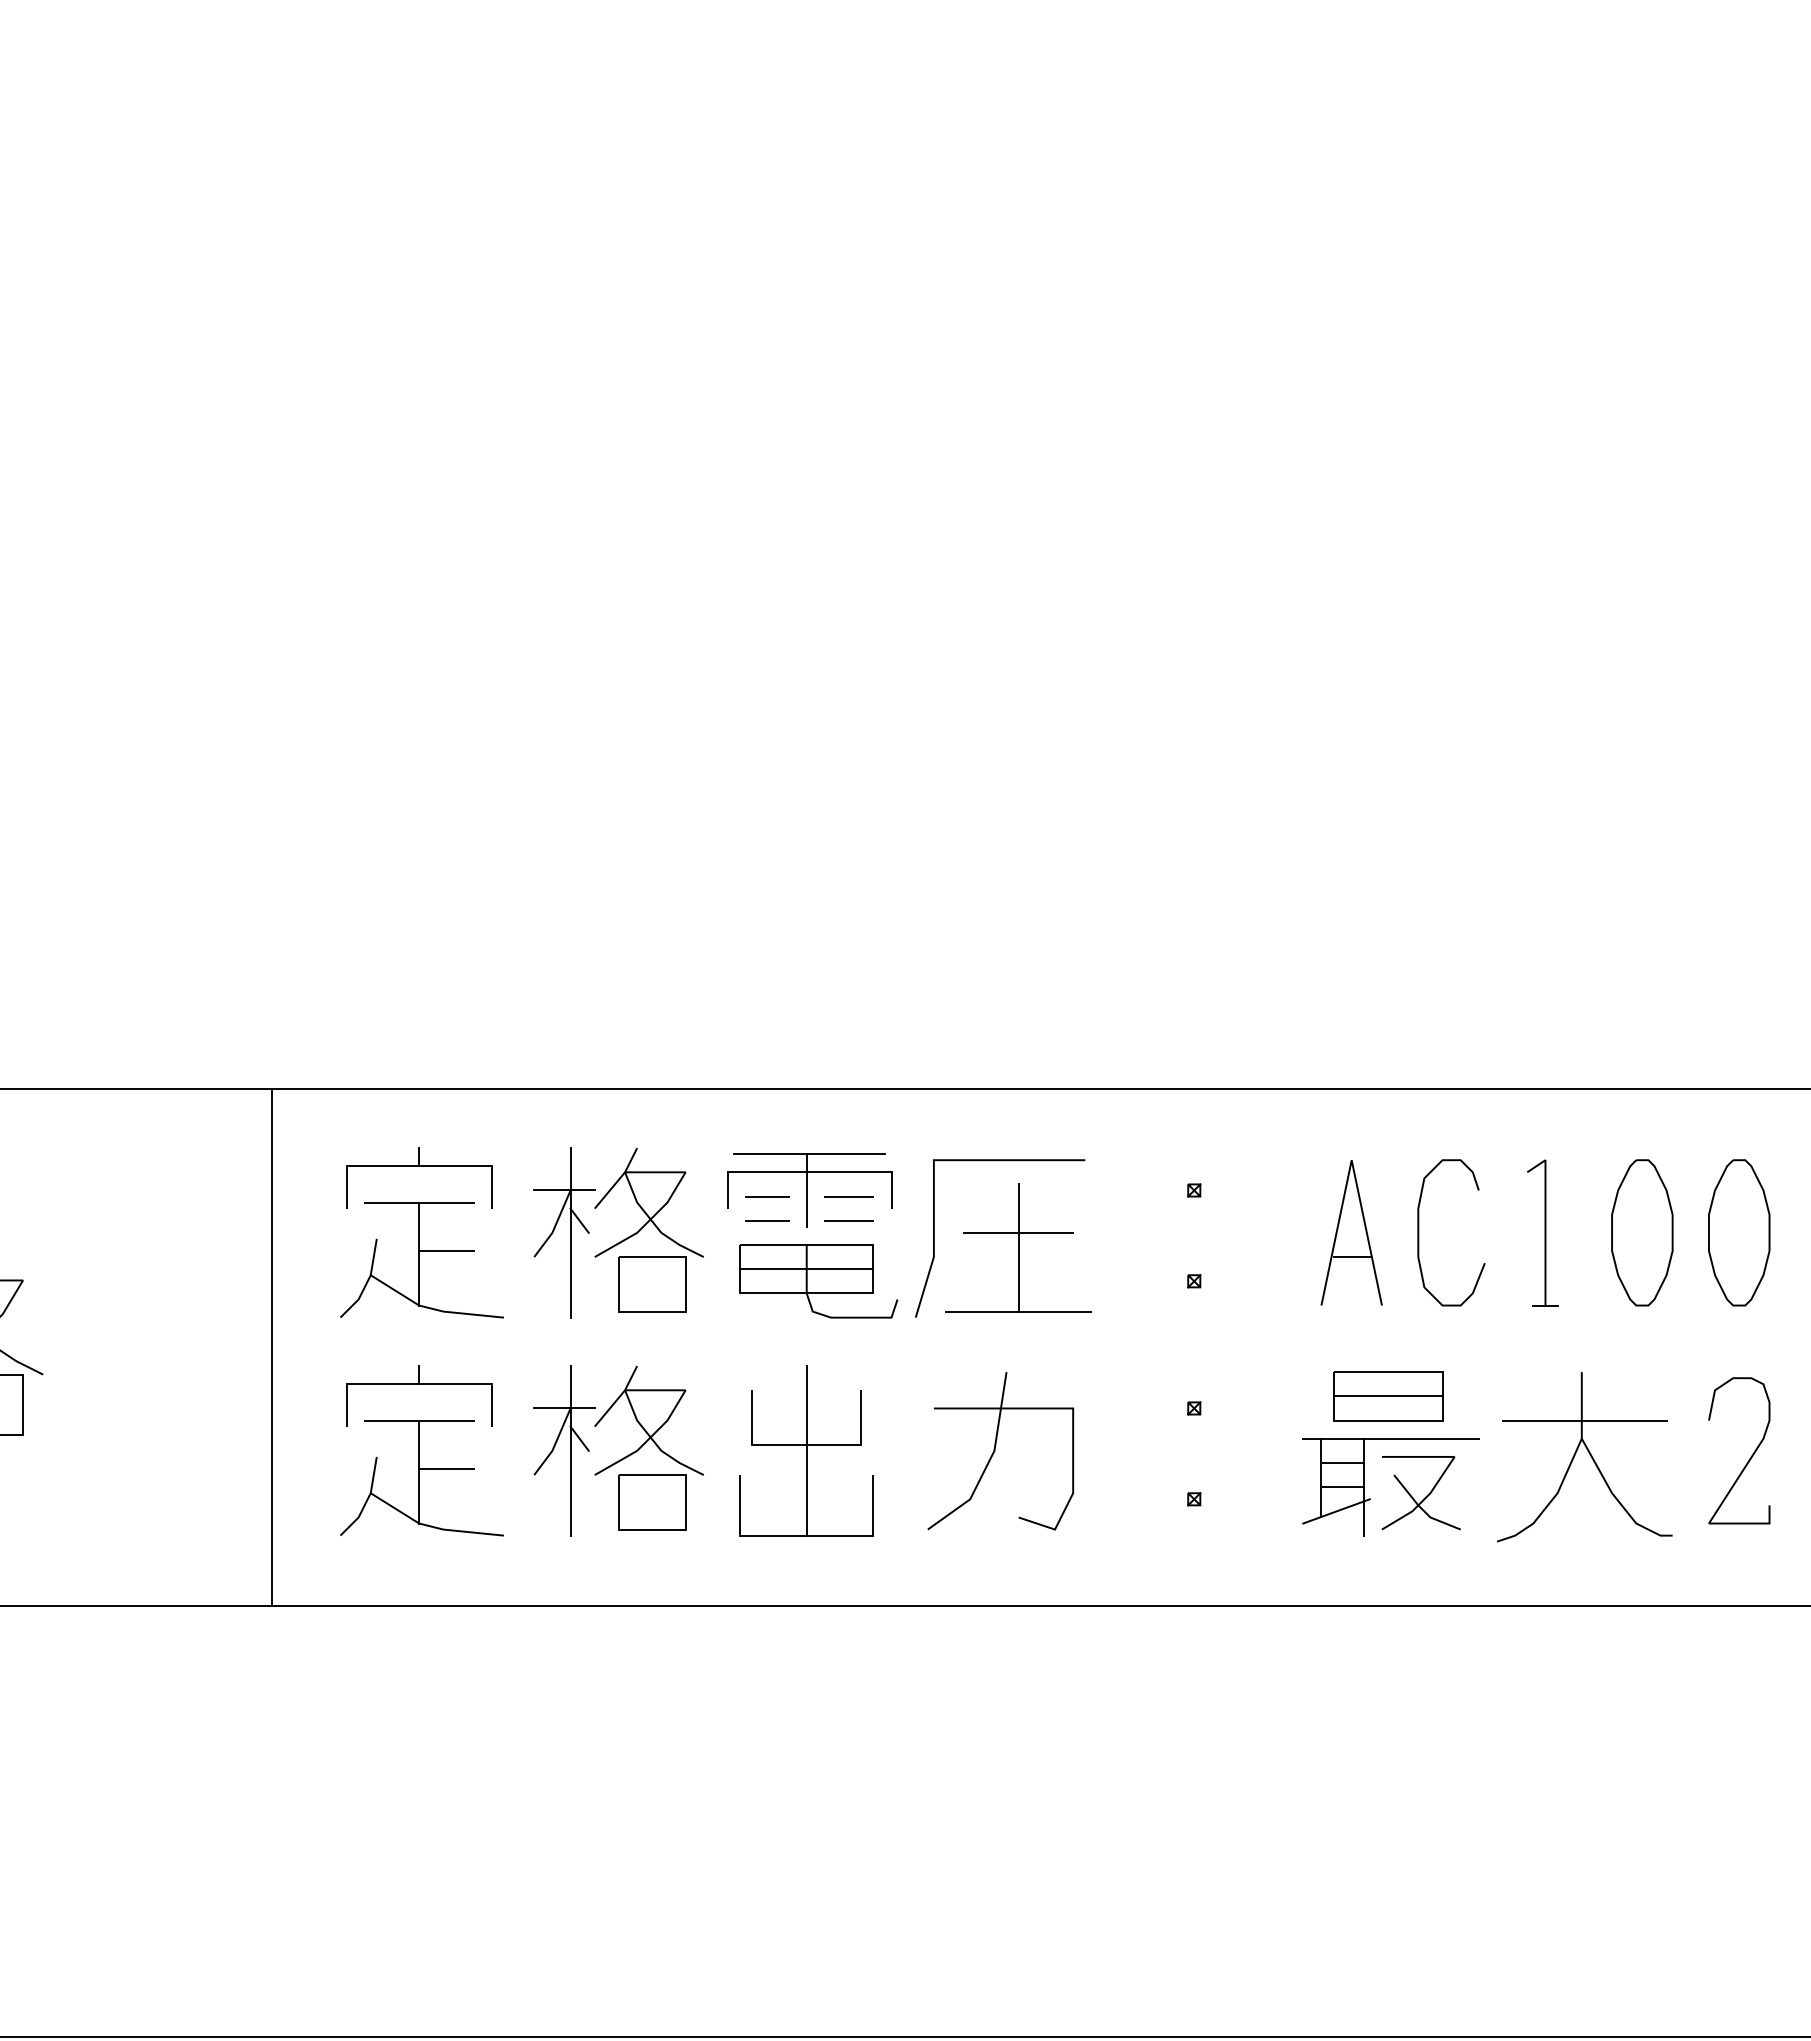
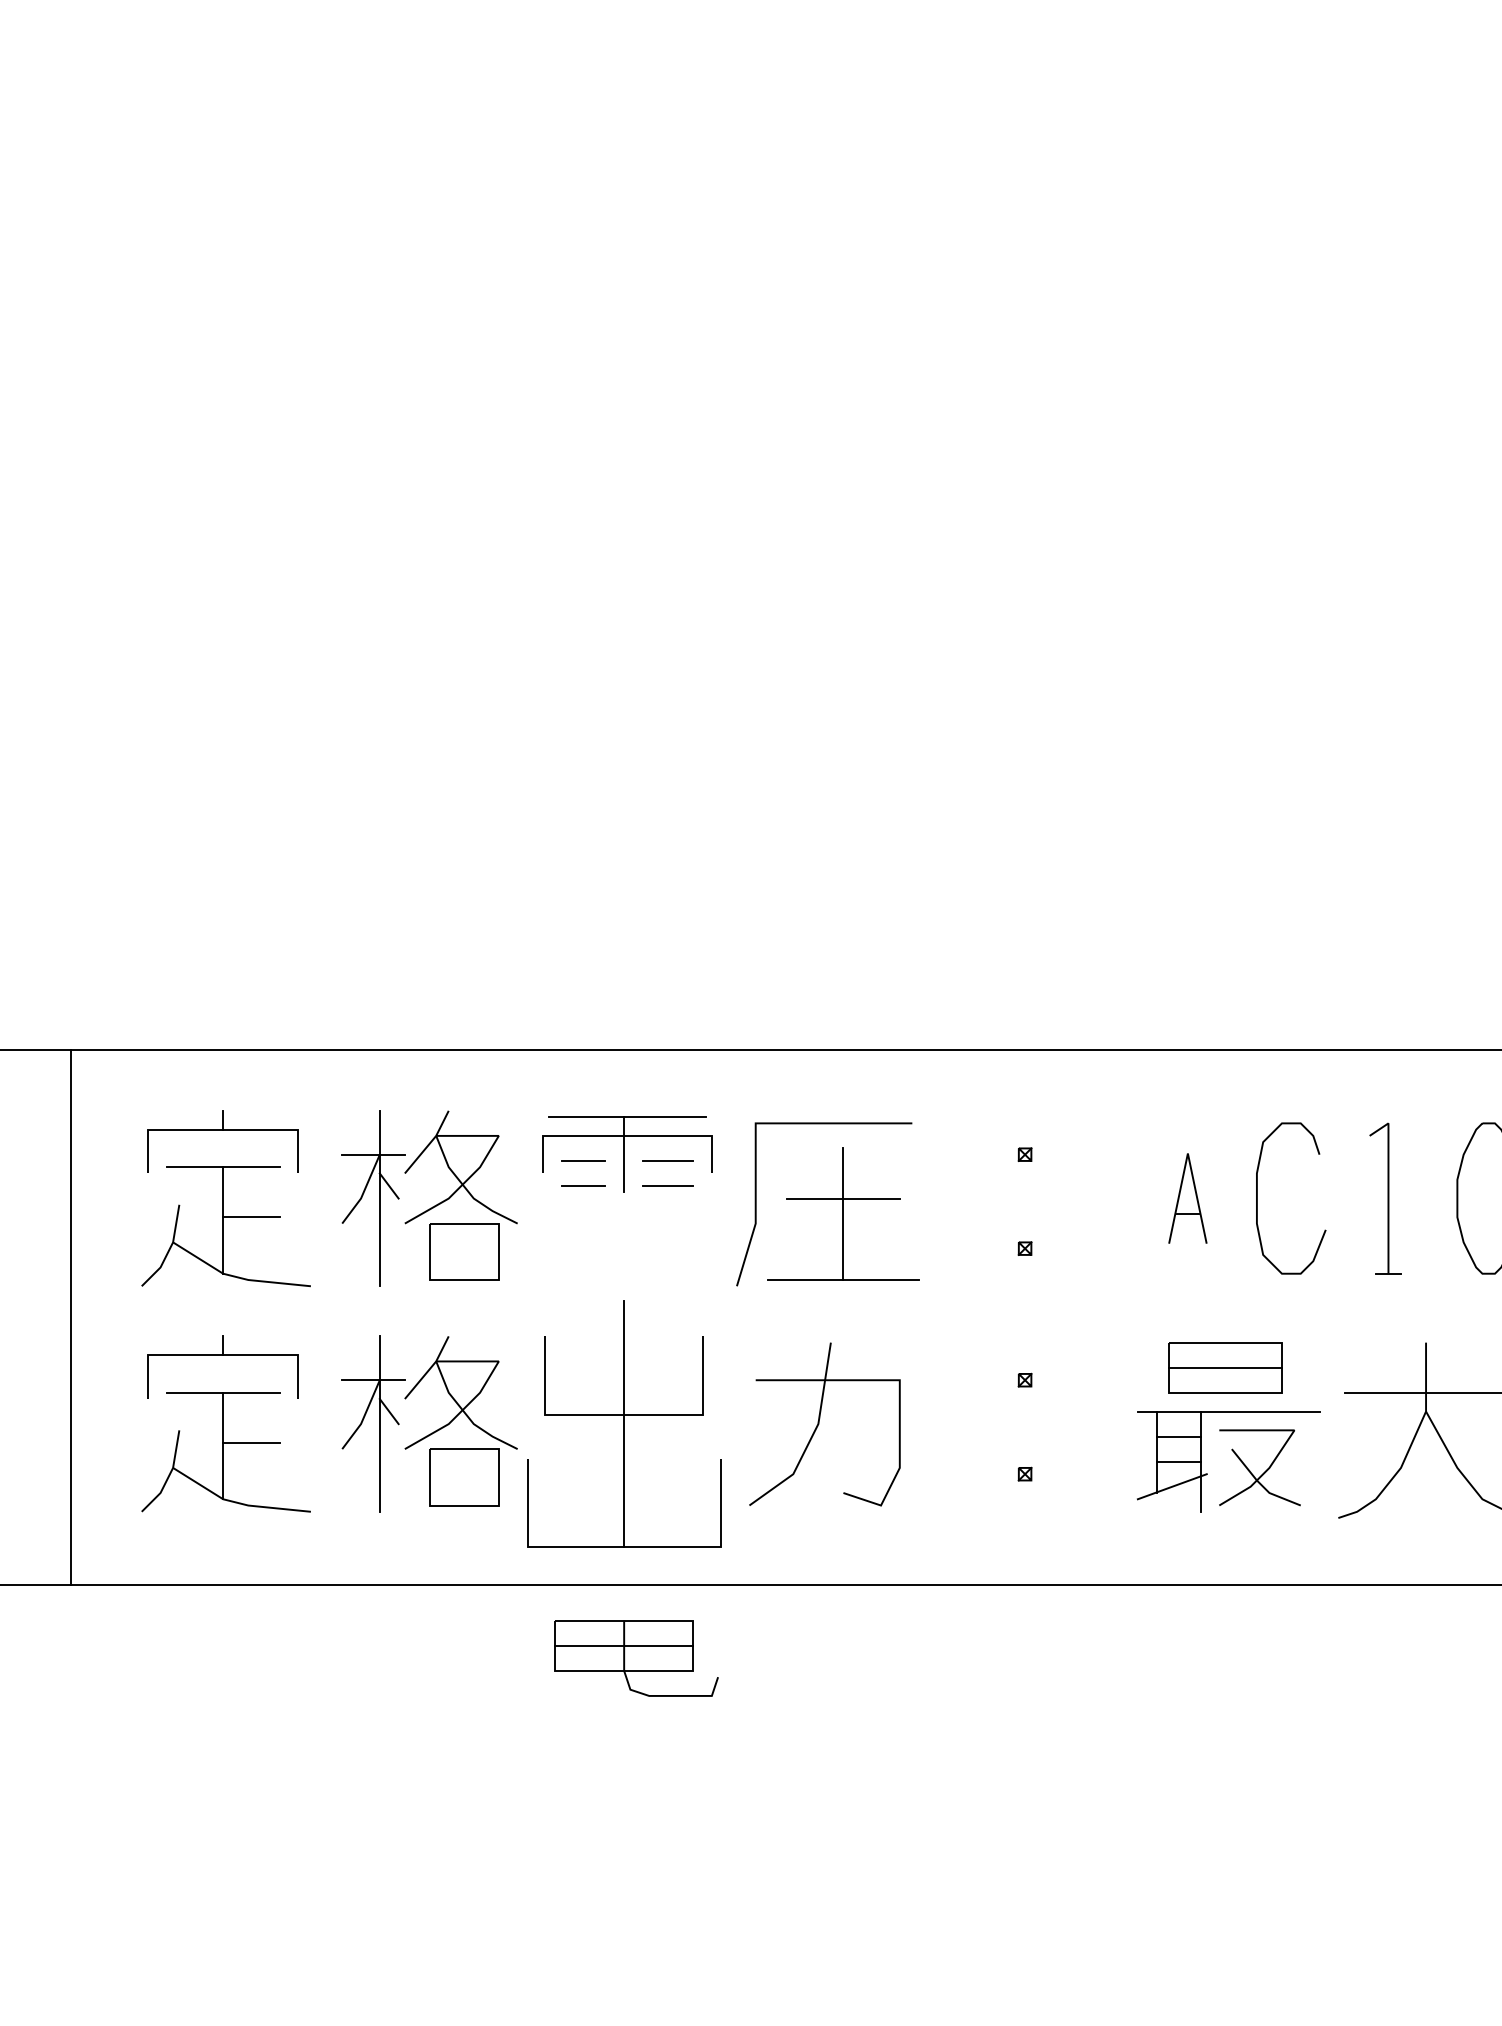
part: (1351, 1232) -> (1187, 1198), size x0.6
part: (818, 1281) -> (636, 1658), moved
part: (806, 1450) -> (623, 1423), size x1.4

